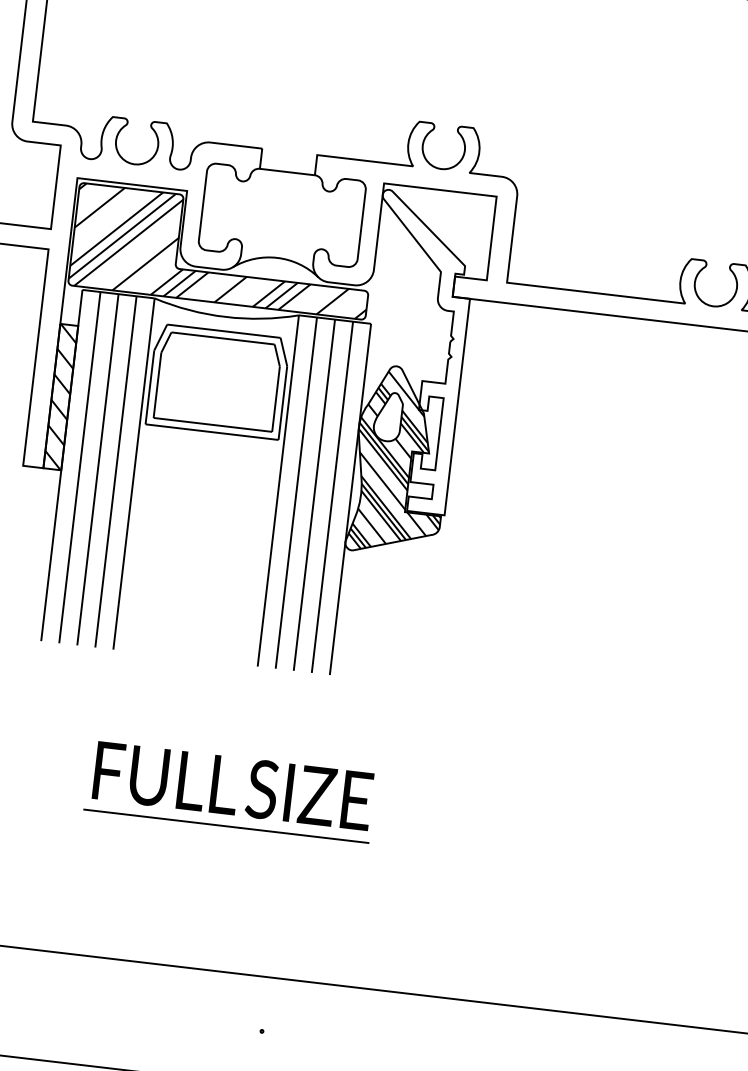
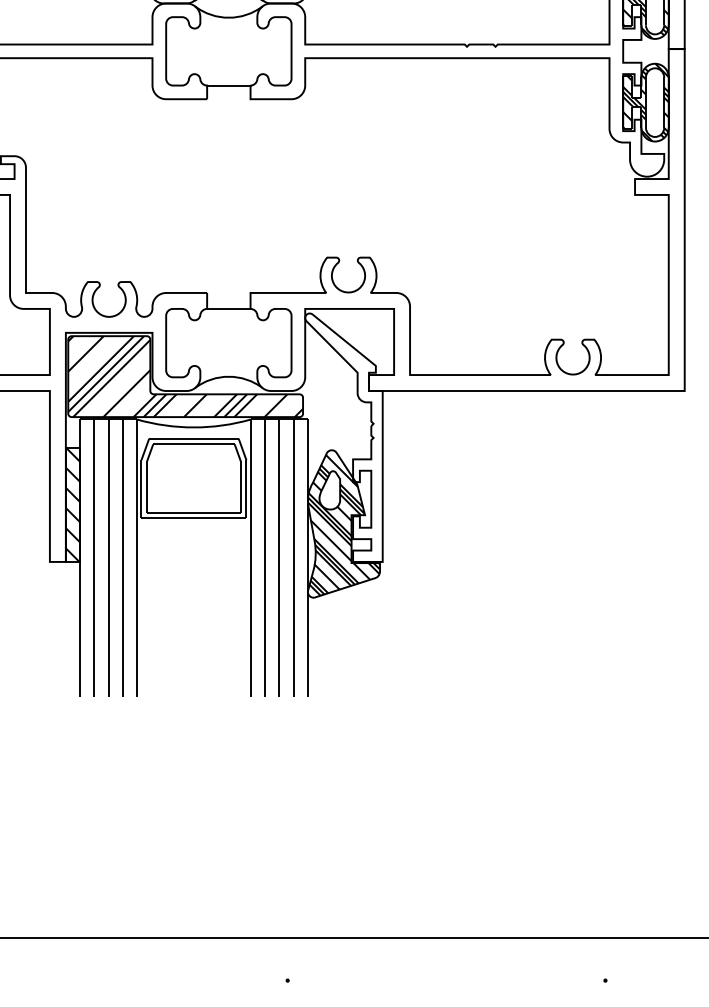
part: (216, 789) -> (230, 796), removed

